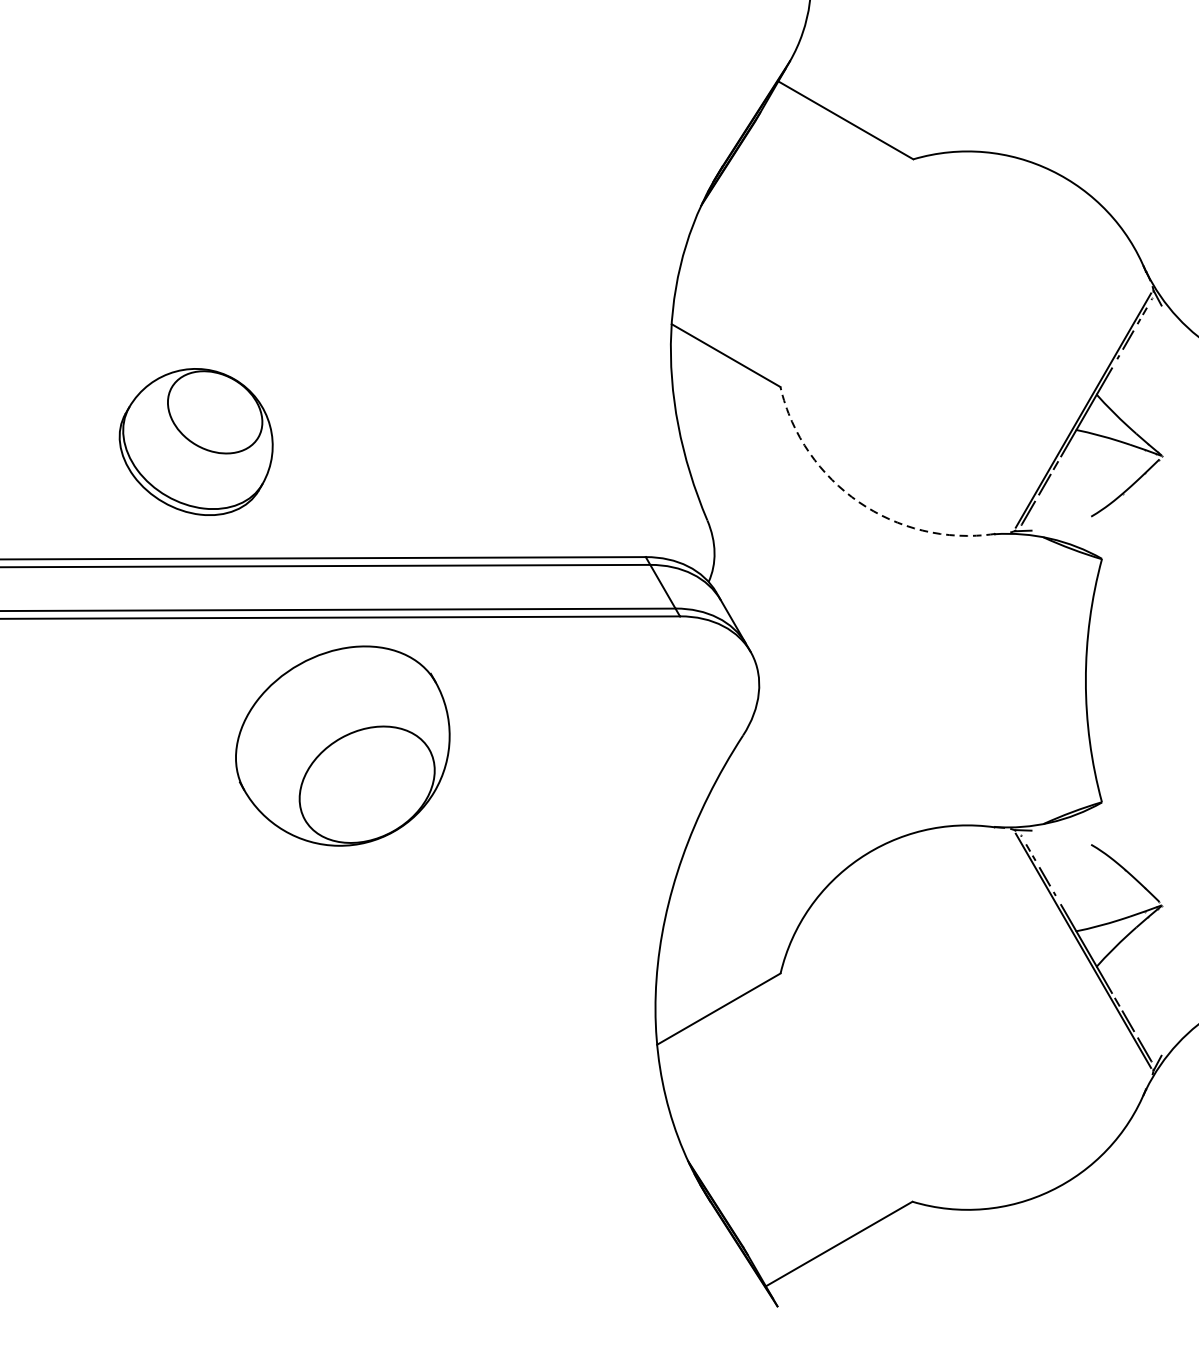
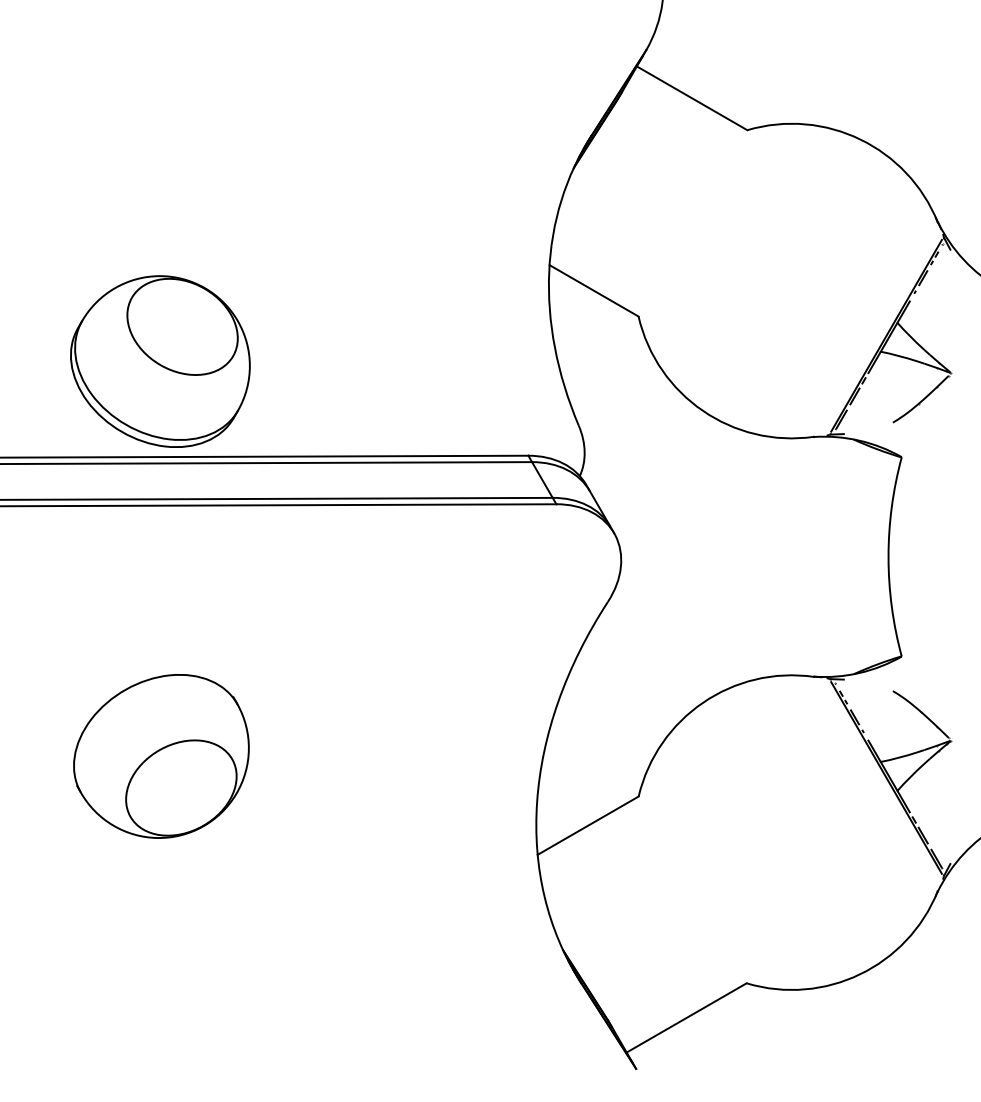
part: (196, 441) -> (160, 361), size x1.43
arc: (858, 501) -> (702, 410), dashed -> solid
part: (342, 746) -> (161, 756), moved

